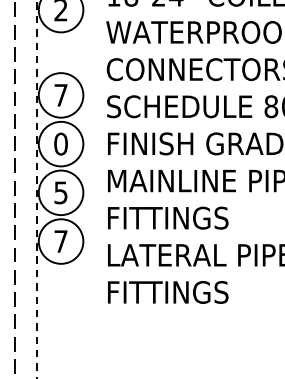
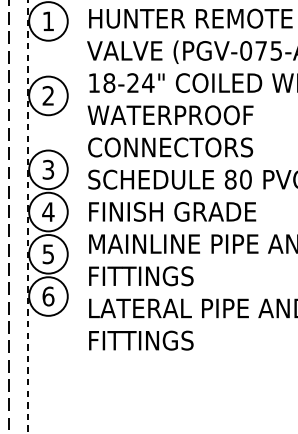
text: (61, 94) -> (48, 169), 7 -> 3
text: (61, 143) -> (48, 211), 0 -> 4
text: (61, 241) -> (48, 296), 7 -> 6

